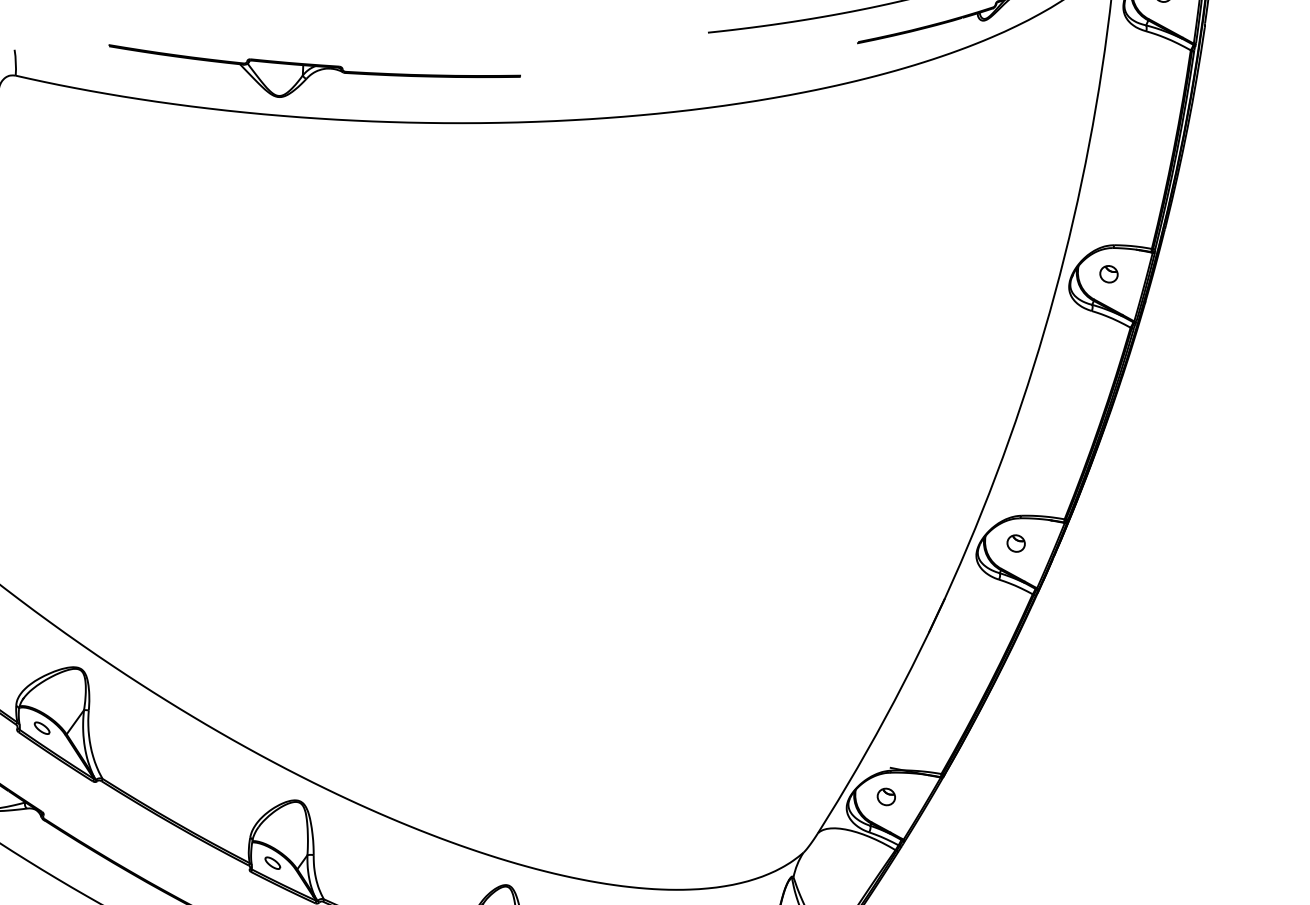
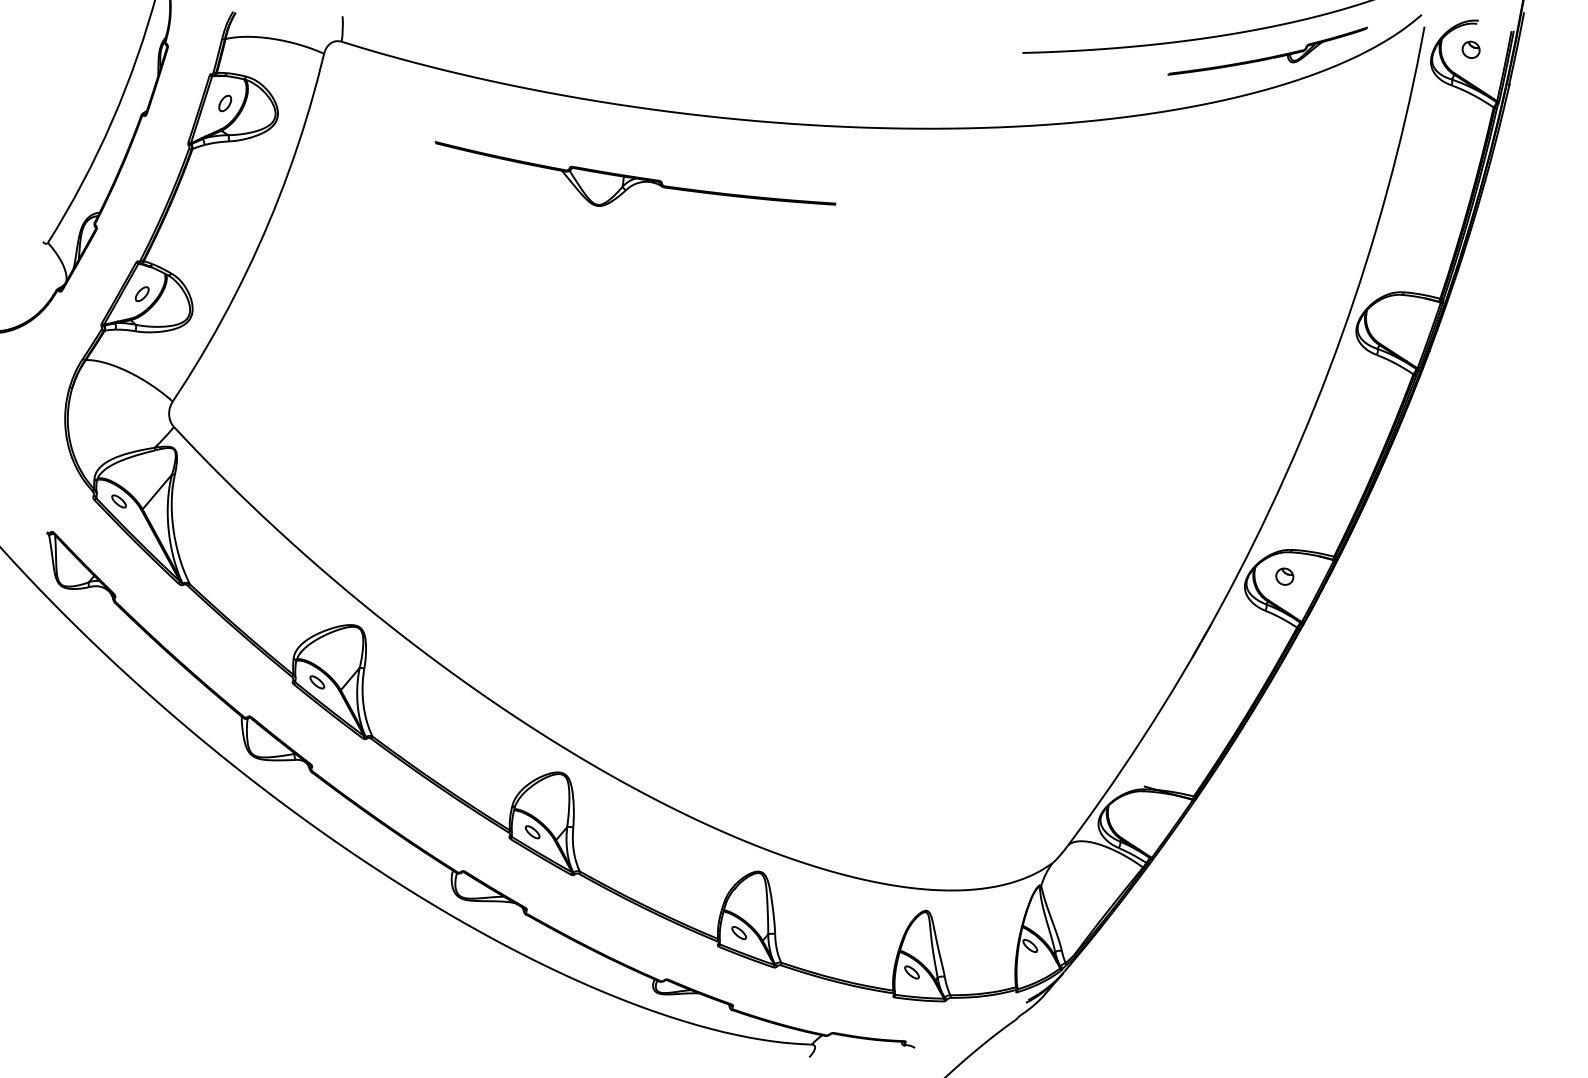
part: (314, 61) -> (635, 173), moved
part: (1109, 274) -> (1396, 320), removed
part: (885, 796) -> (1137, 814), removed

